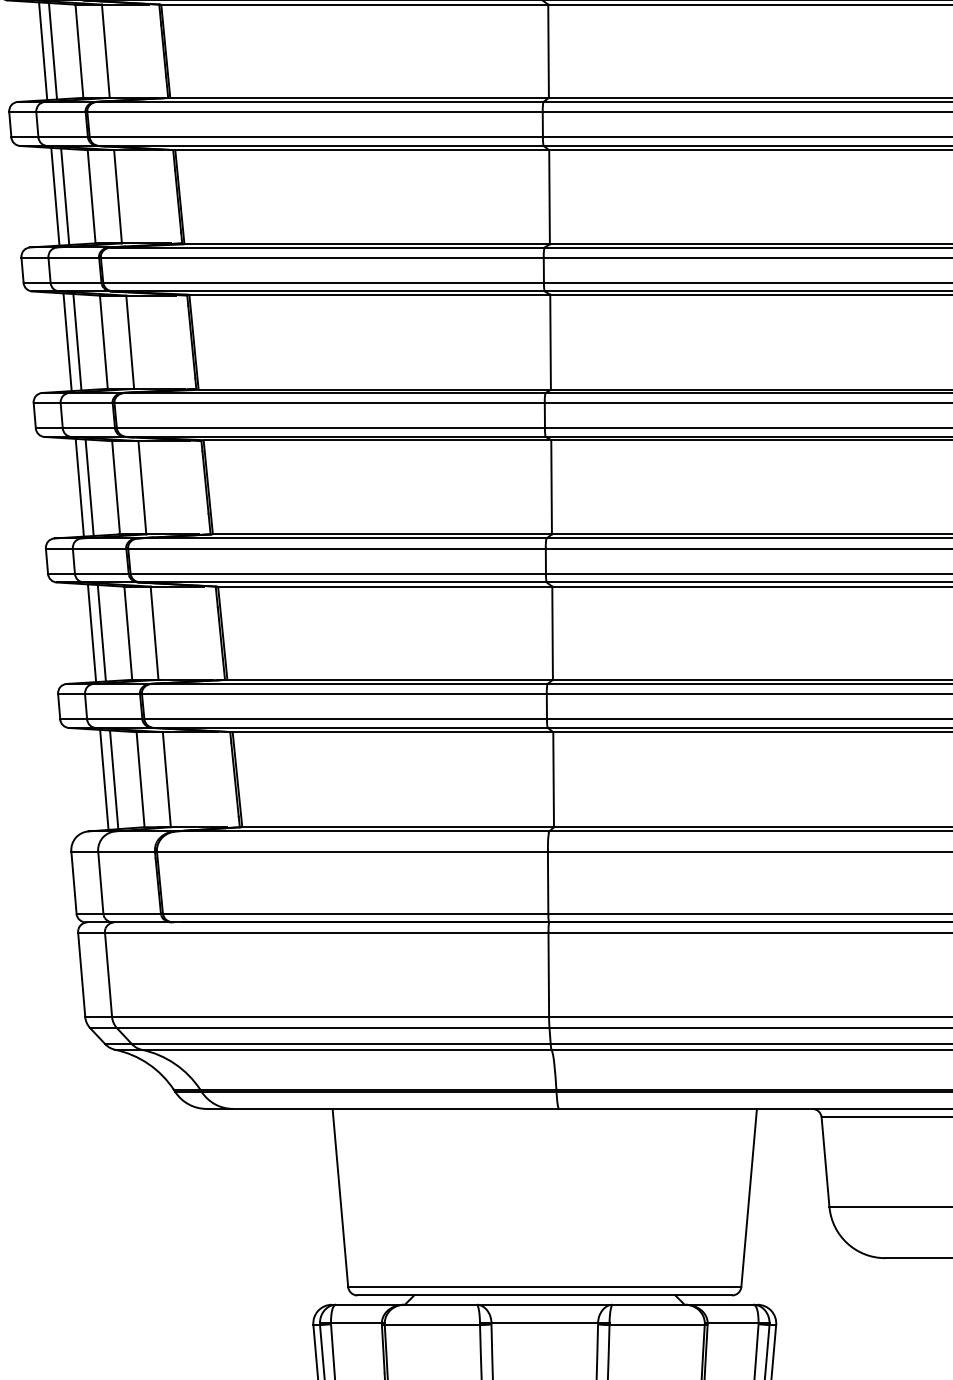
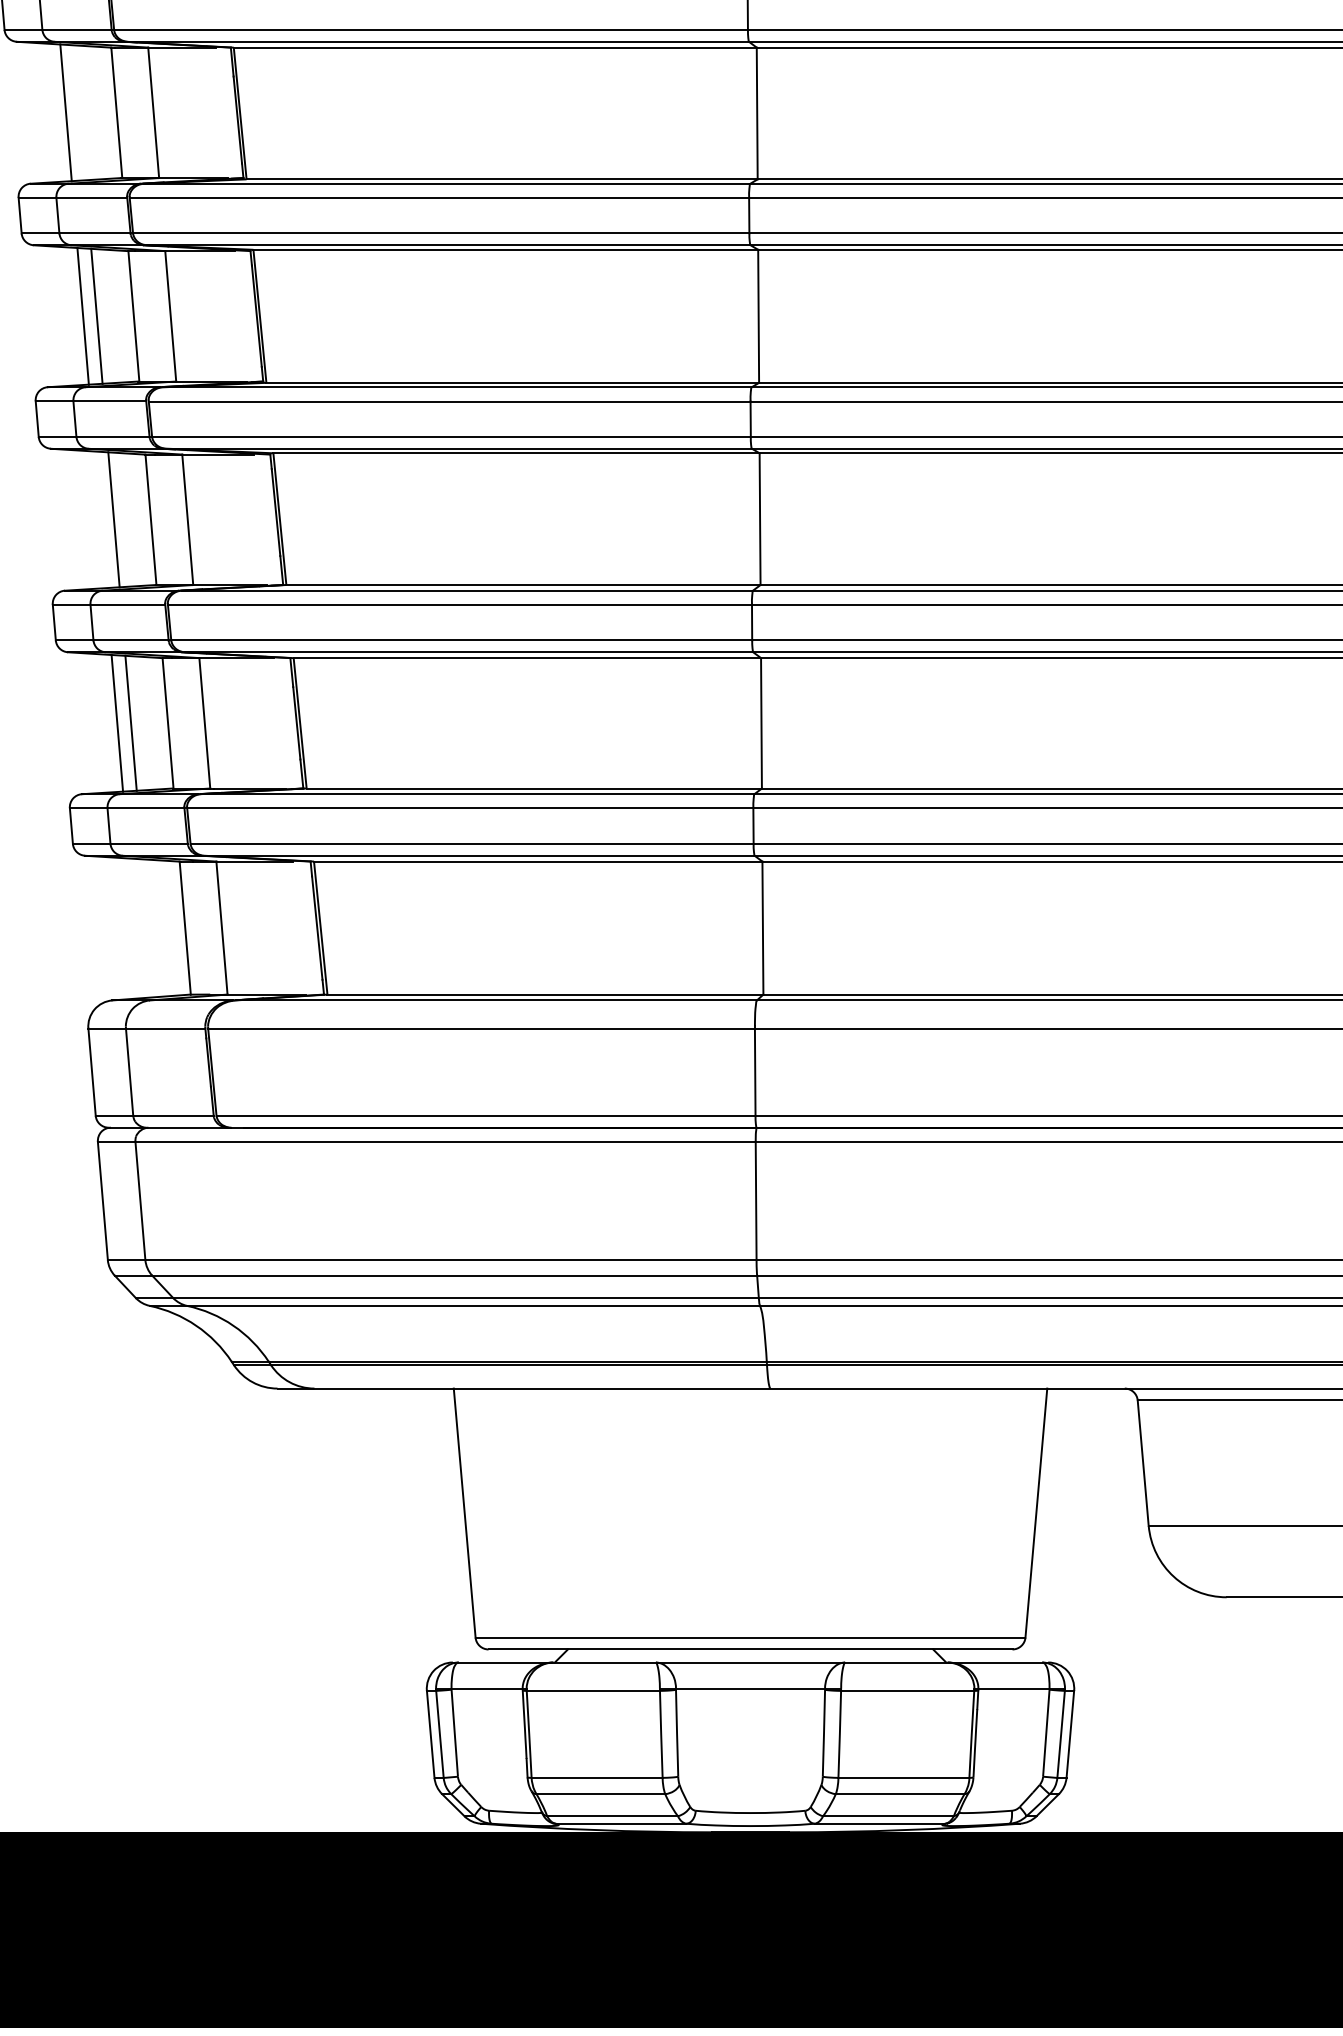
line: (64, 196) -> (79, 112), removed
line: (79, 487) -> (99, 519), removed
line: (104, 779) -> (134, 928), removed
line: (114, 779) -> (148, 928), removed

